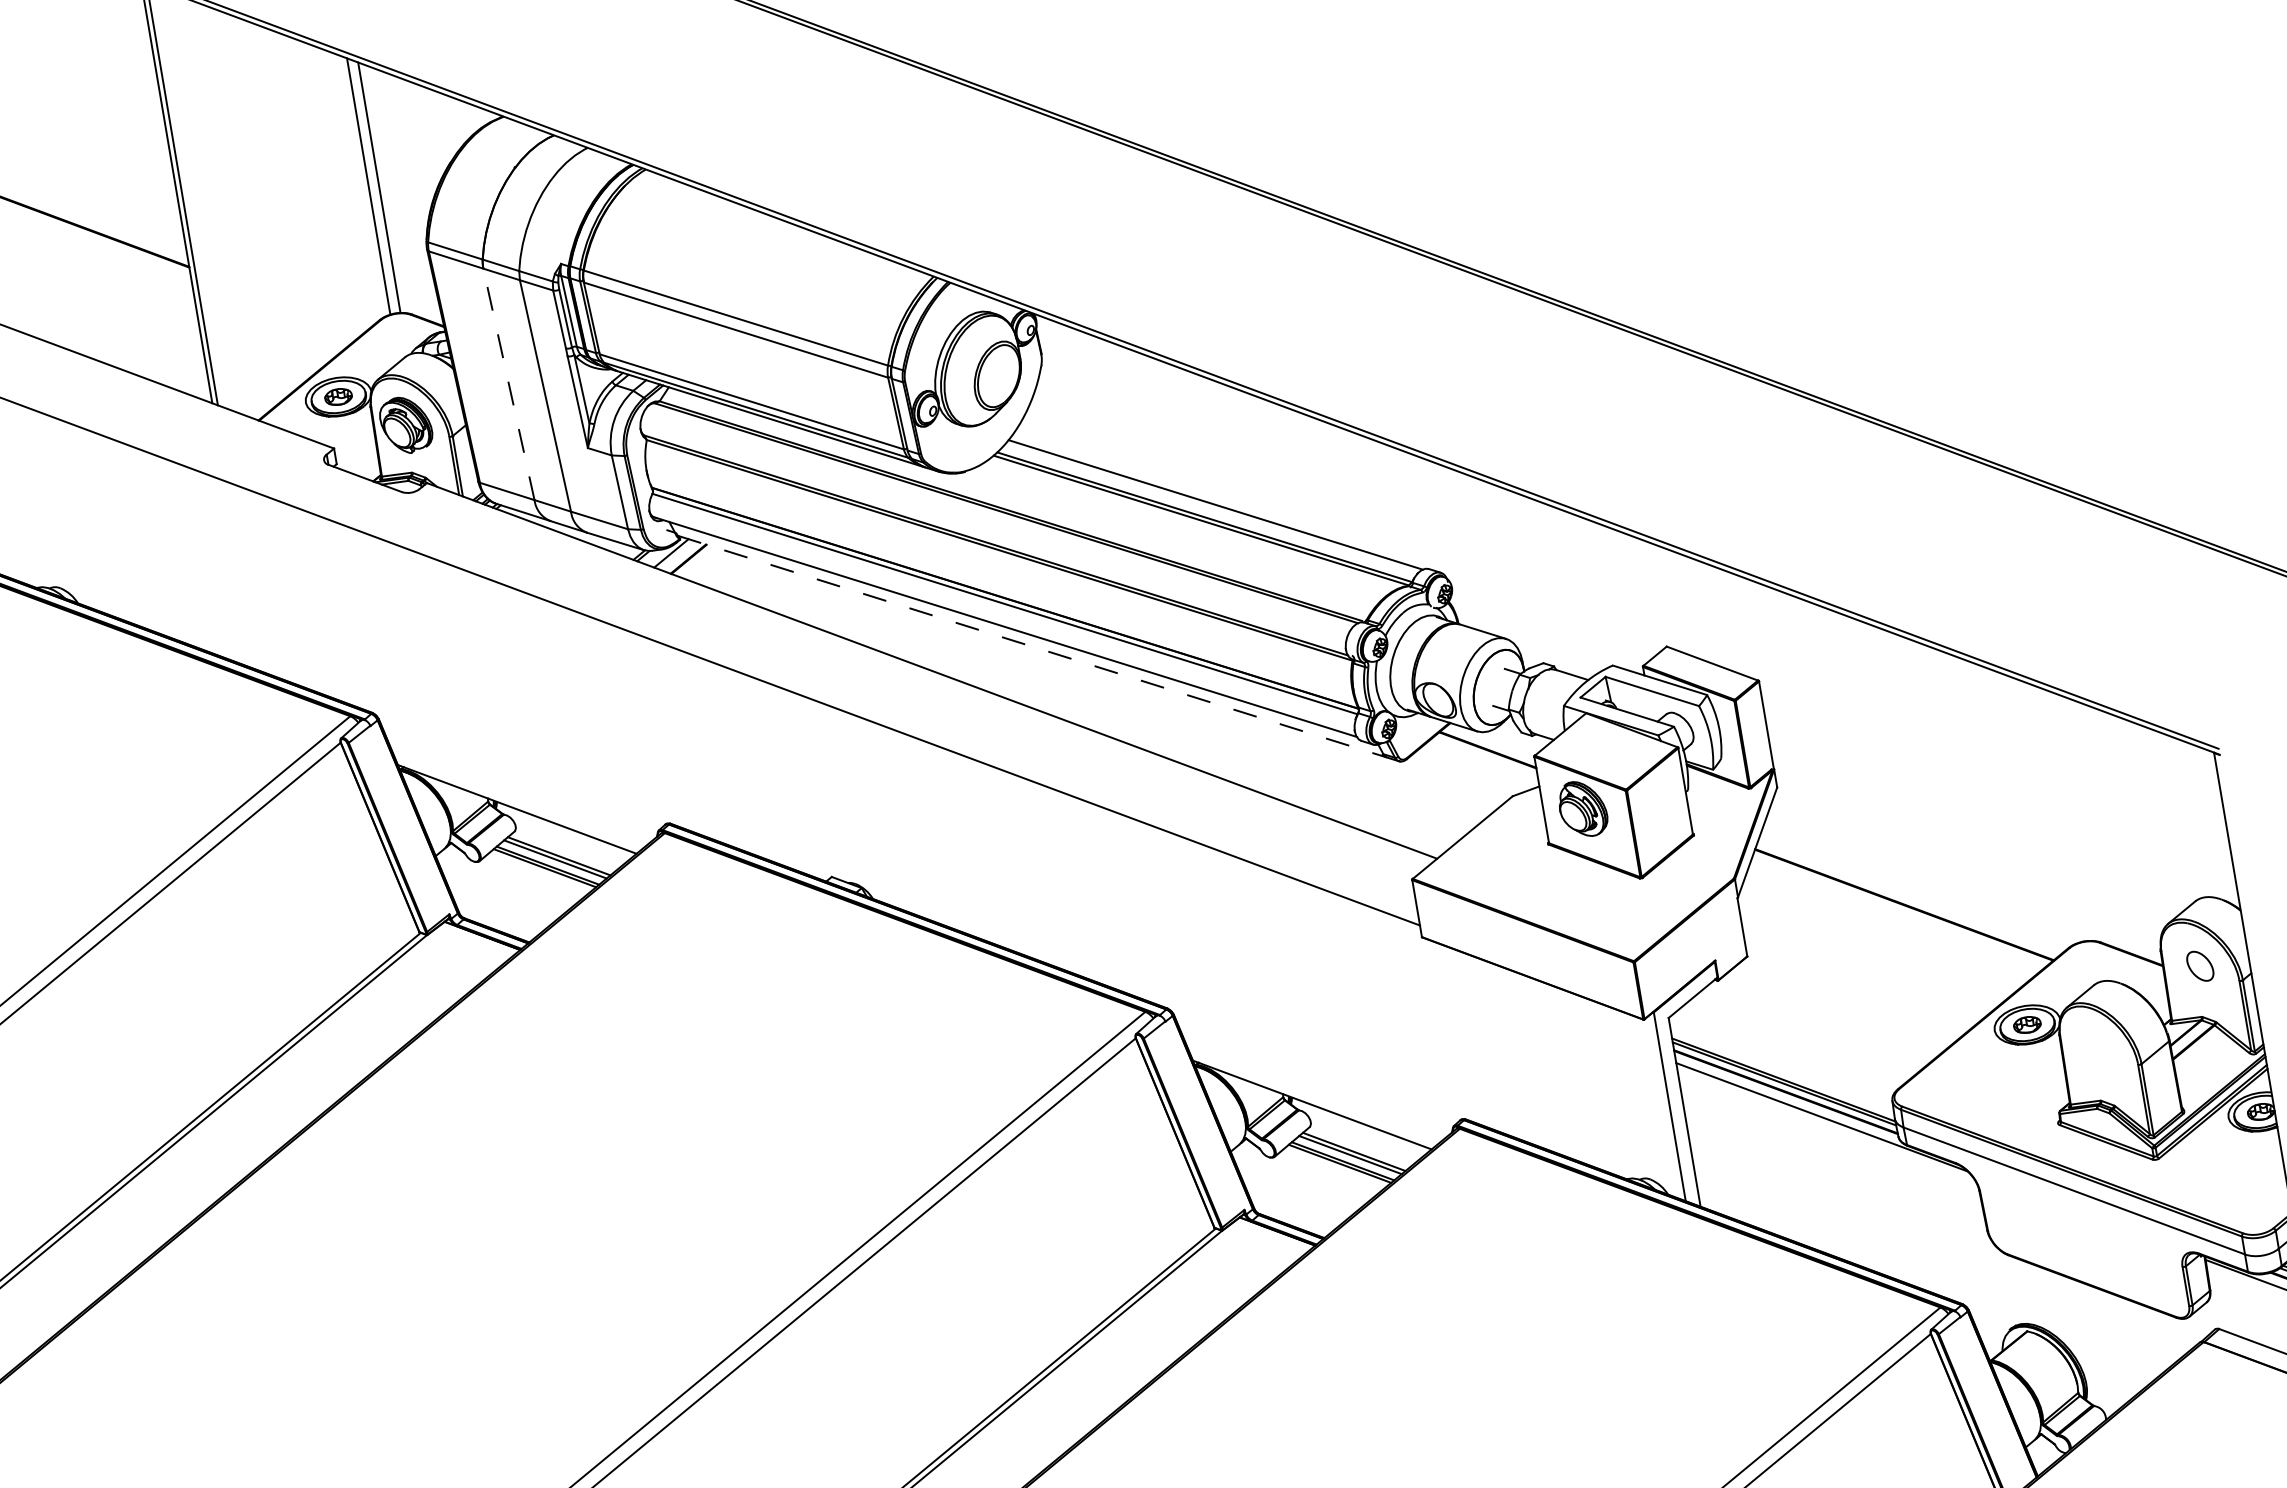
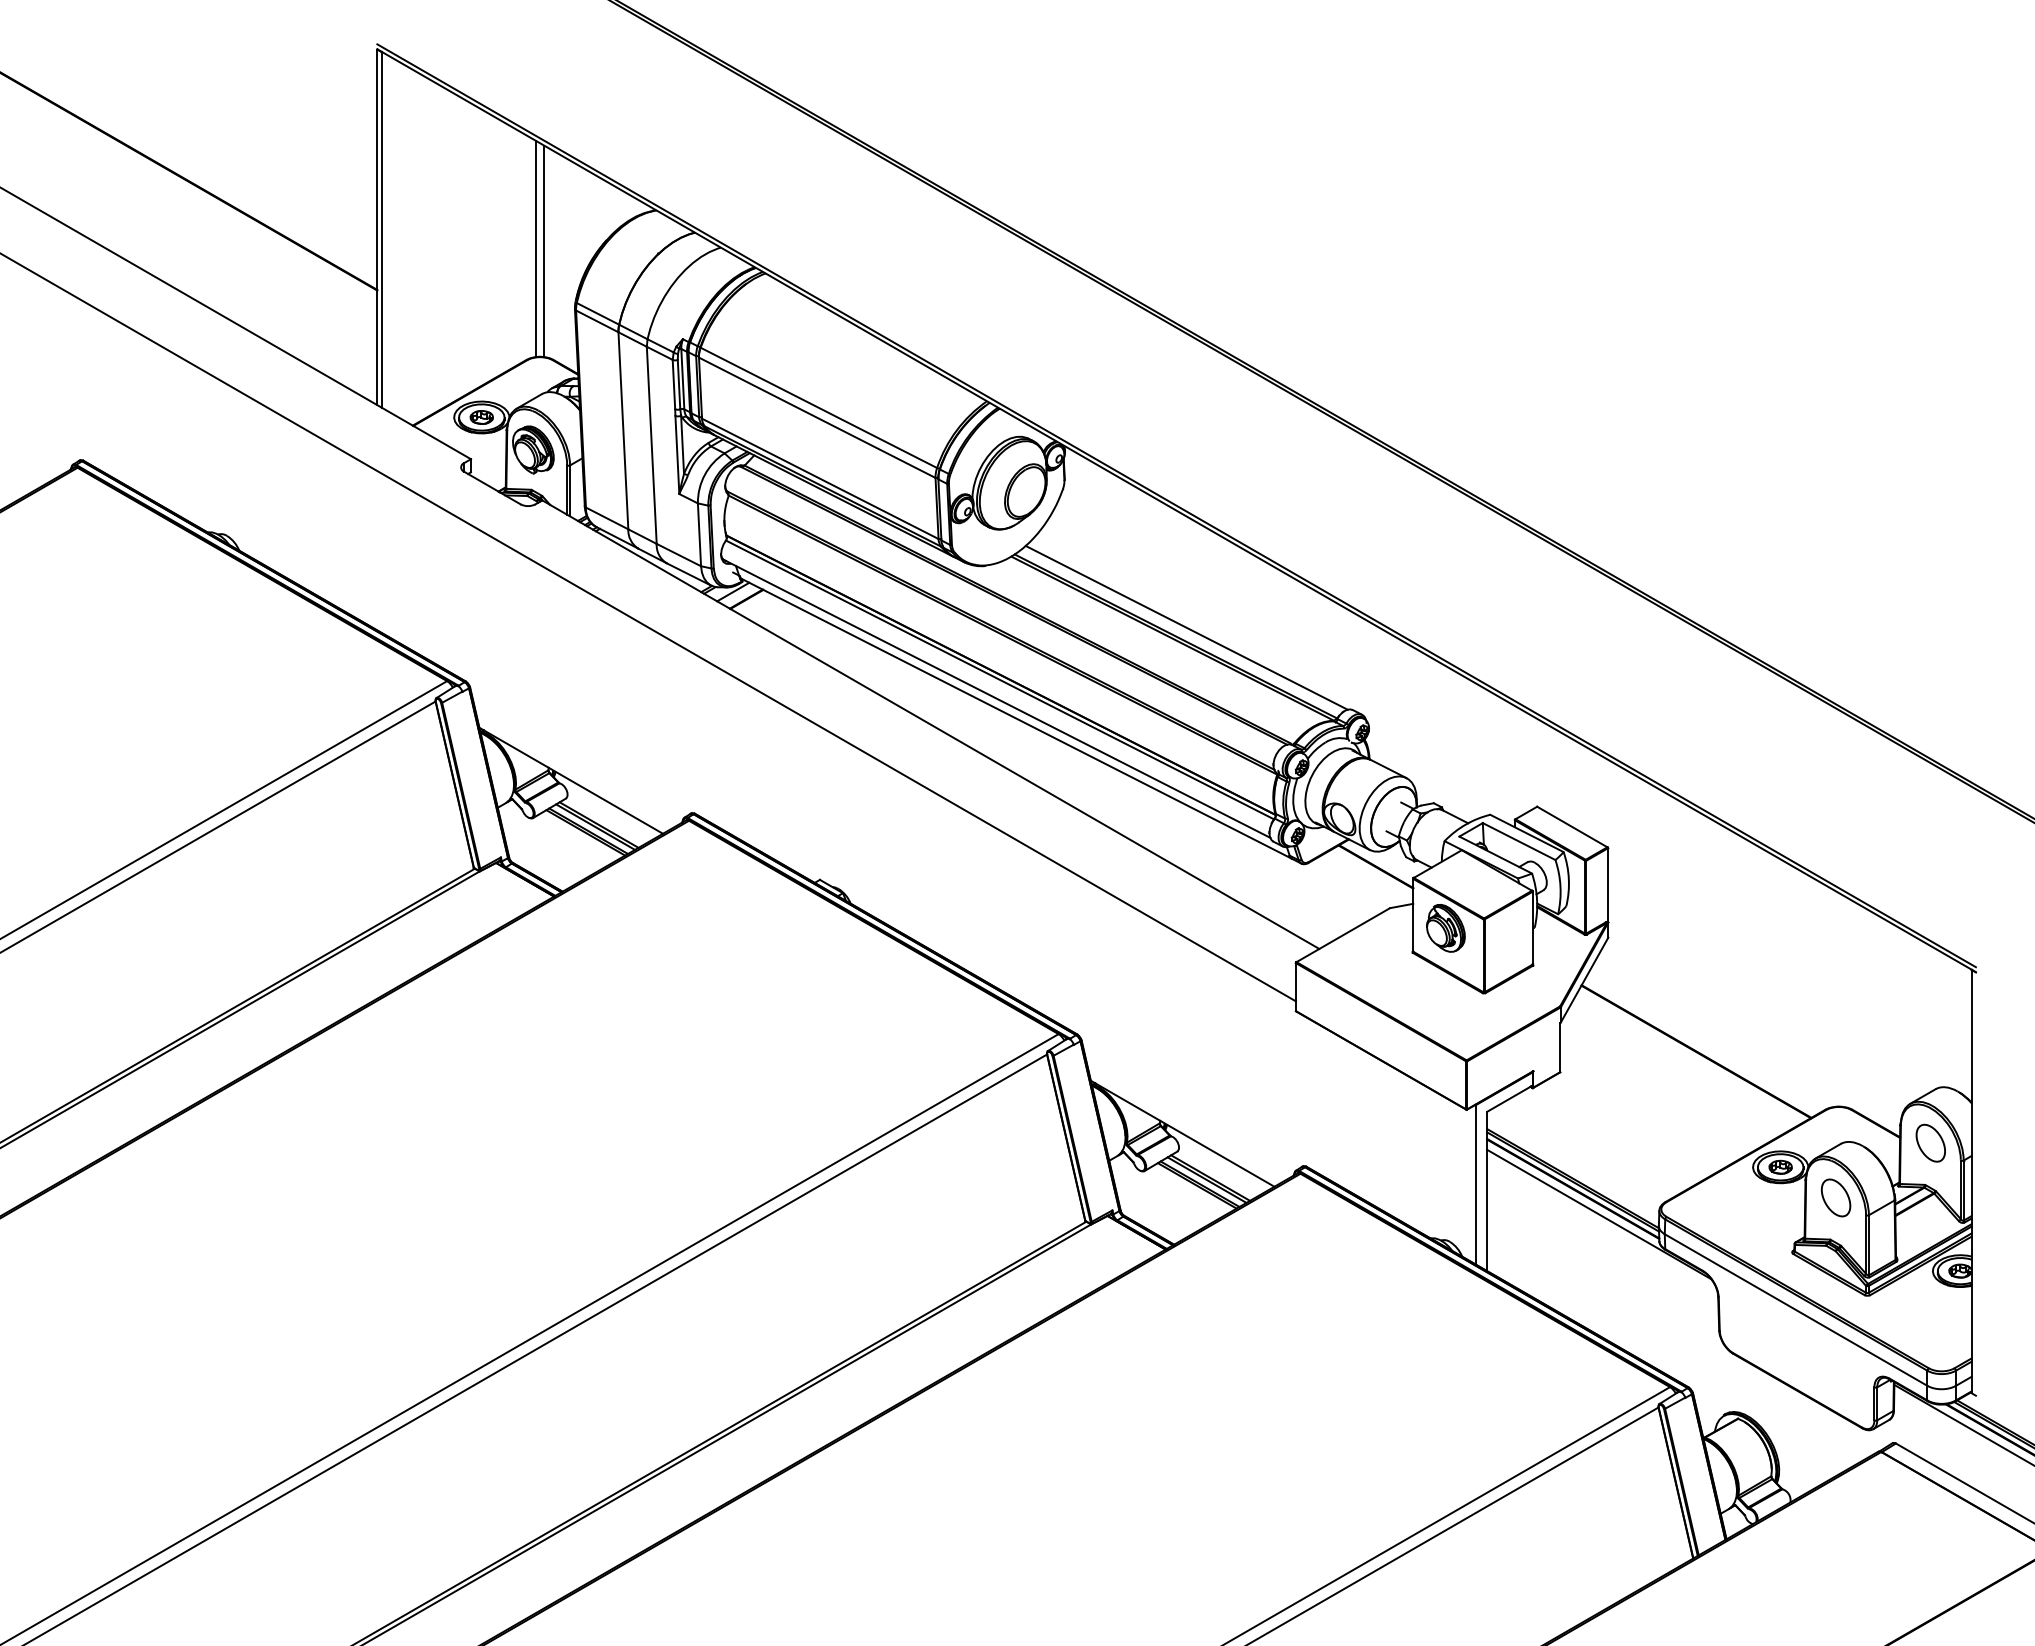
line: (509, 384) -> (623, 430), dashed -> solid
line: (1032, 646) -> (1016, 718), dashed -> solid
part: (2199, 965) -> (1930, 1142), size x1.43
part: (2098, 1049) -> (1835, 1197), added

